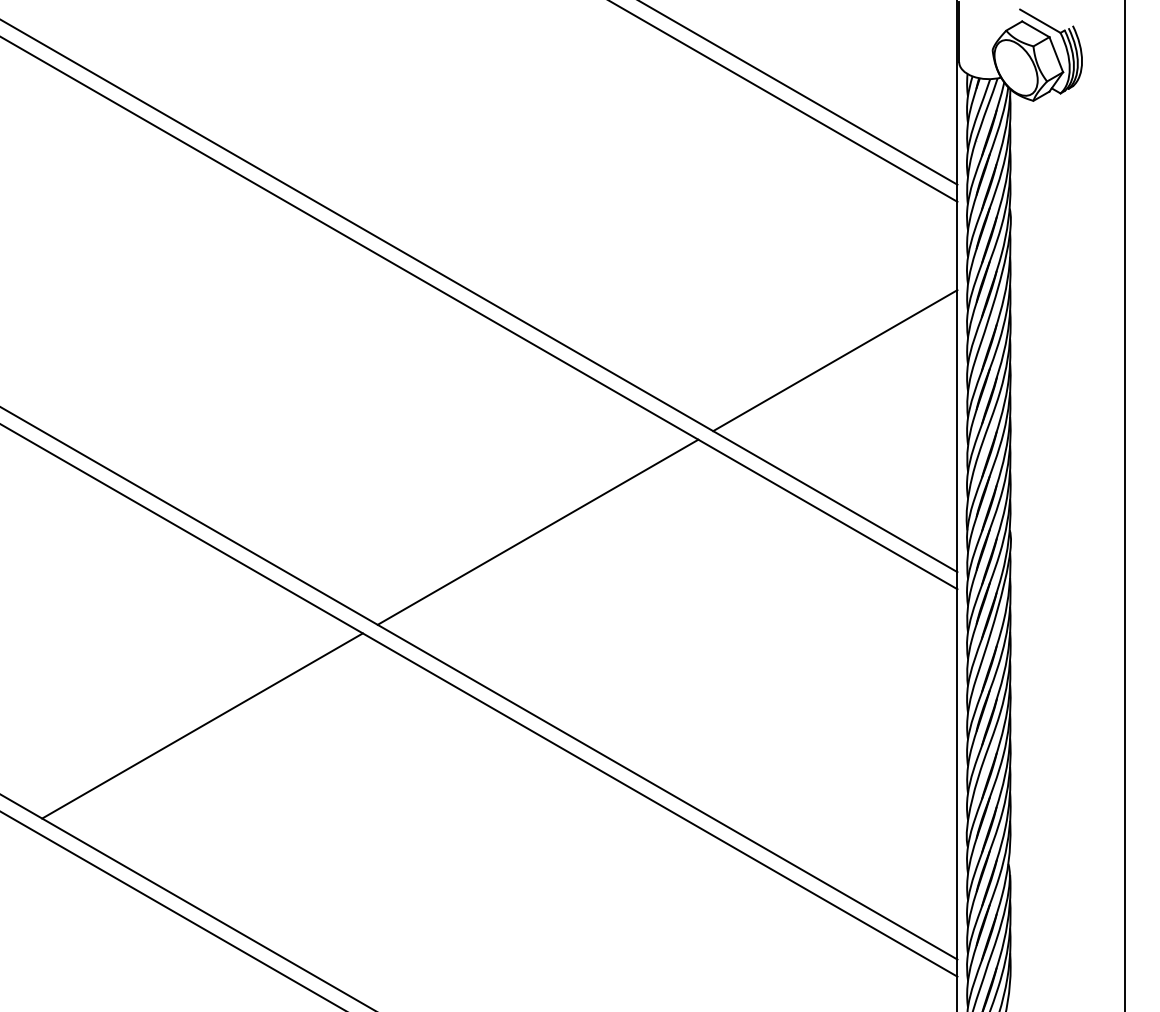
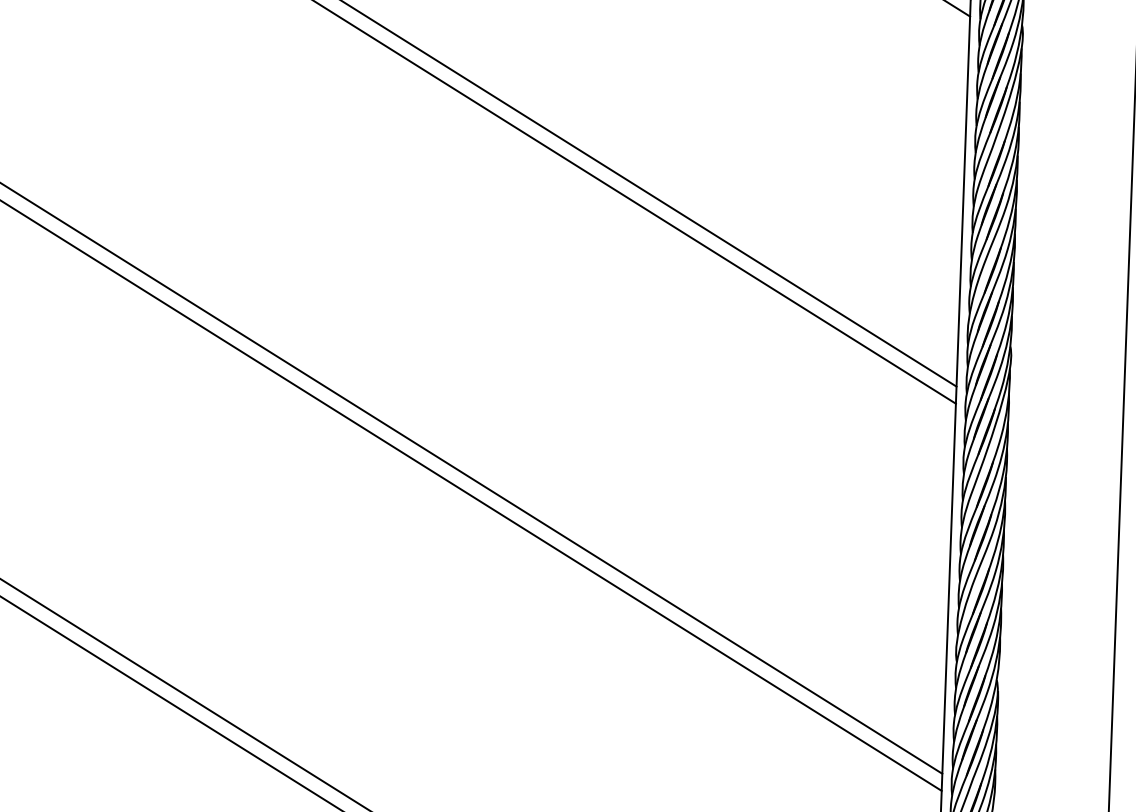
line: (835, 360) -> (842, 170), removed
line: (537, 531) -> (538, 330), removed
line: (202, 725) -> (196, 512), removed

